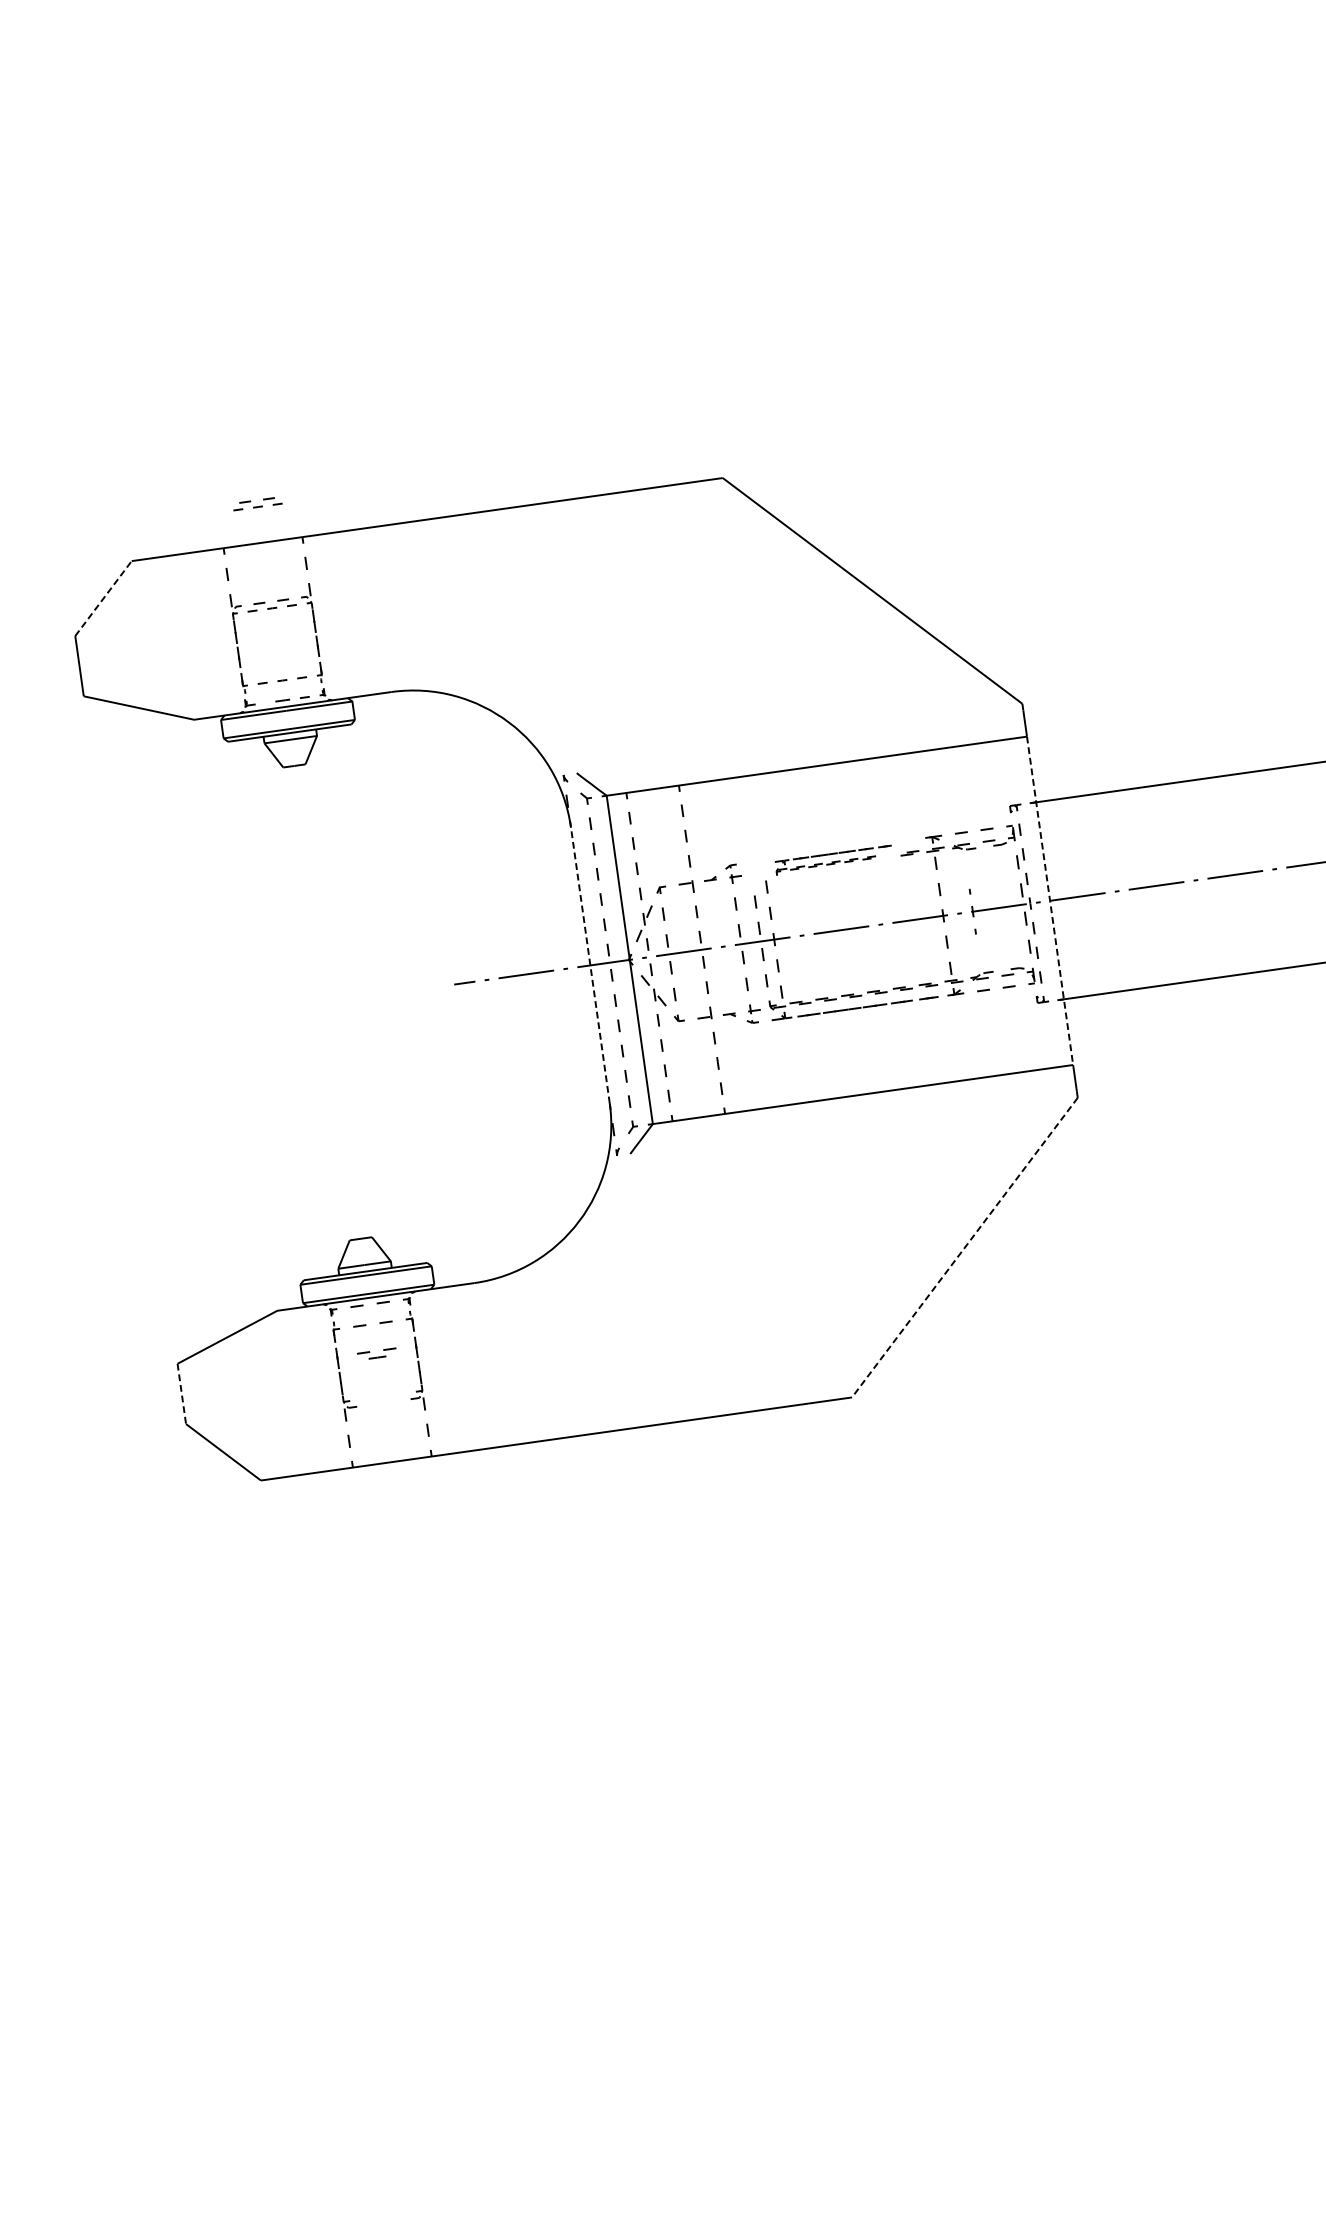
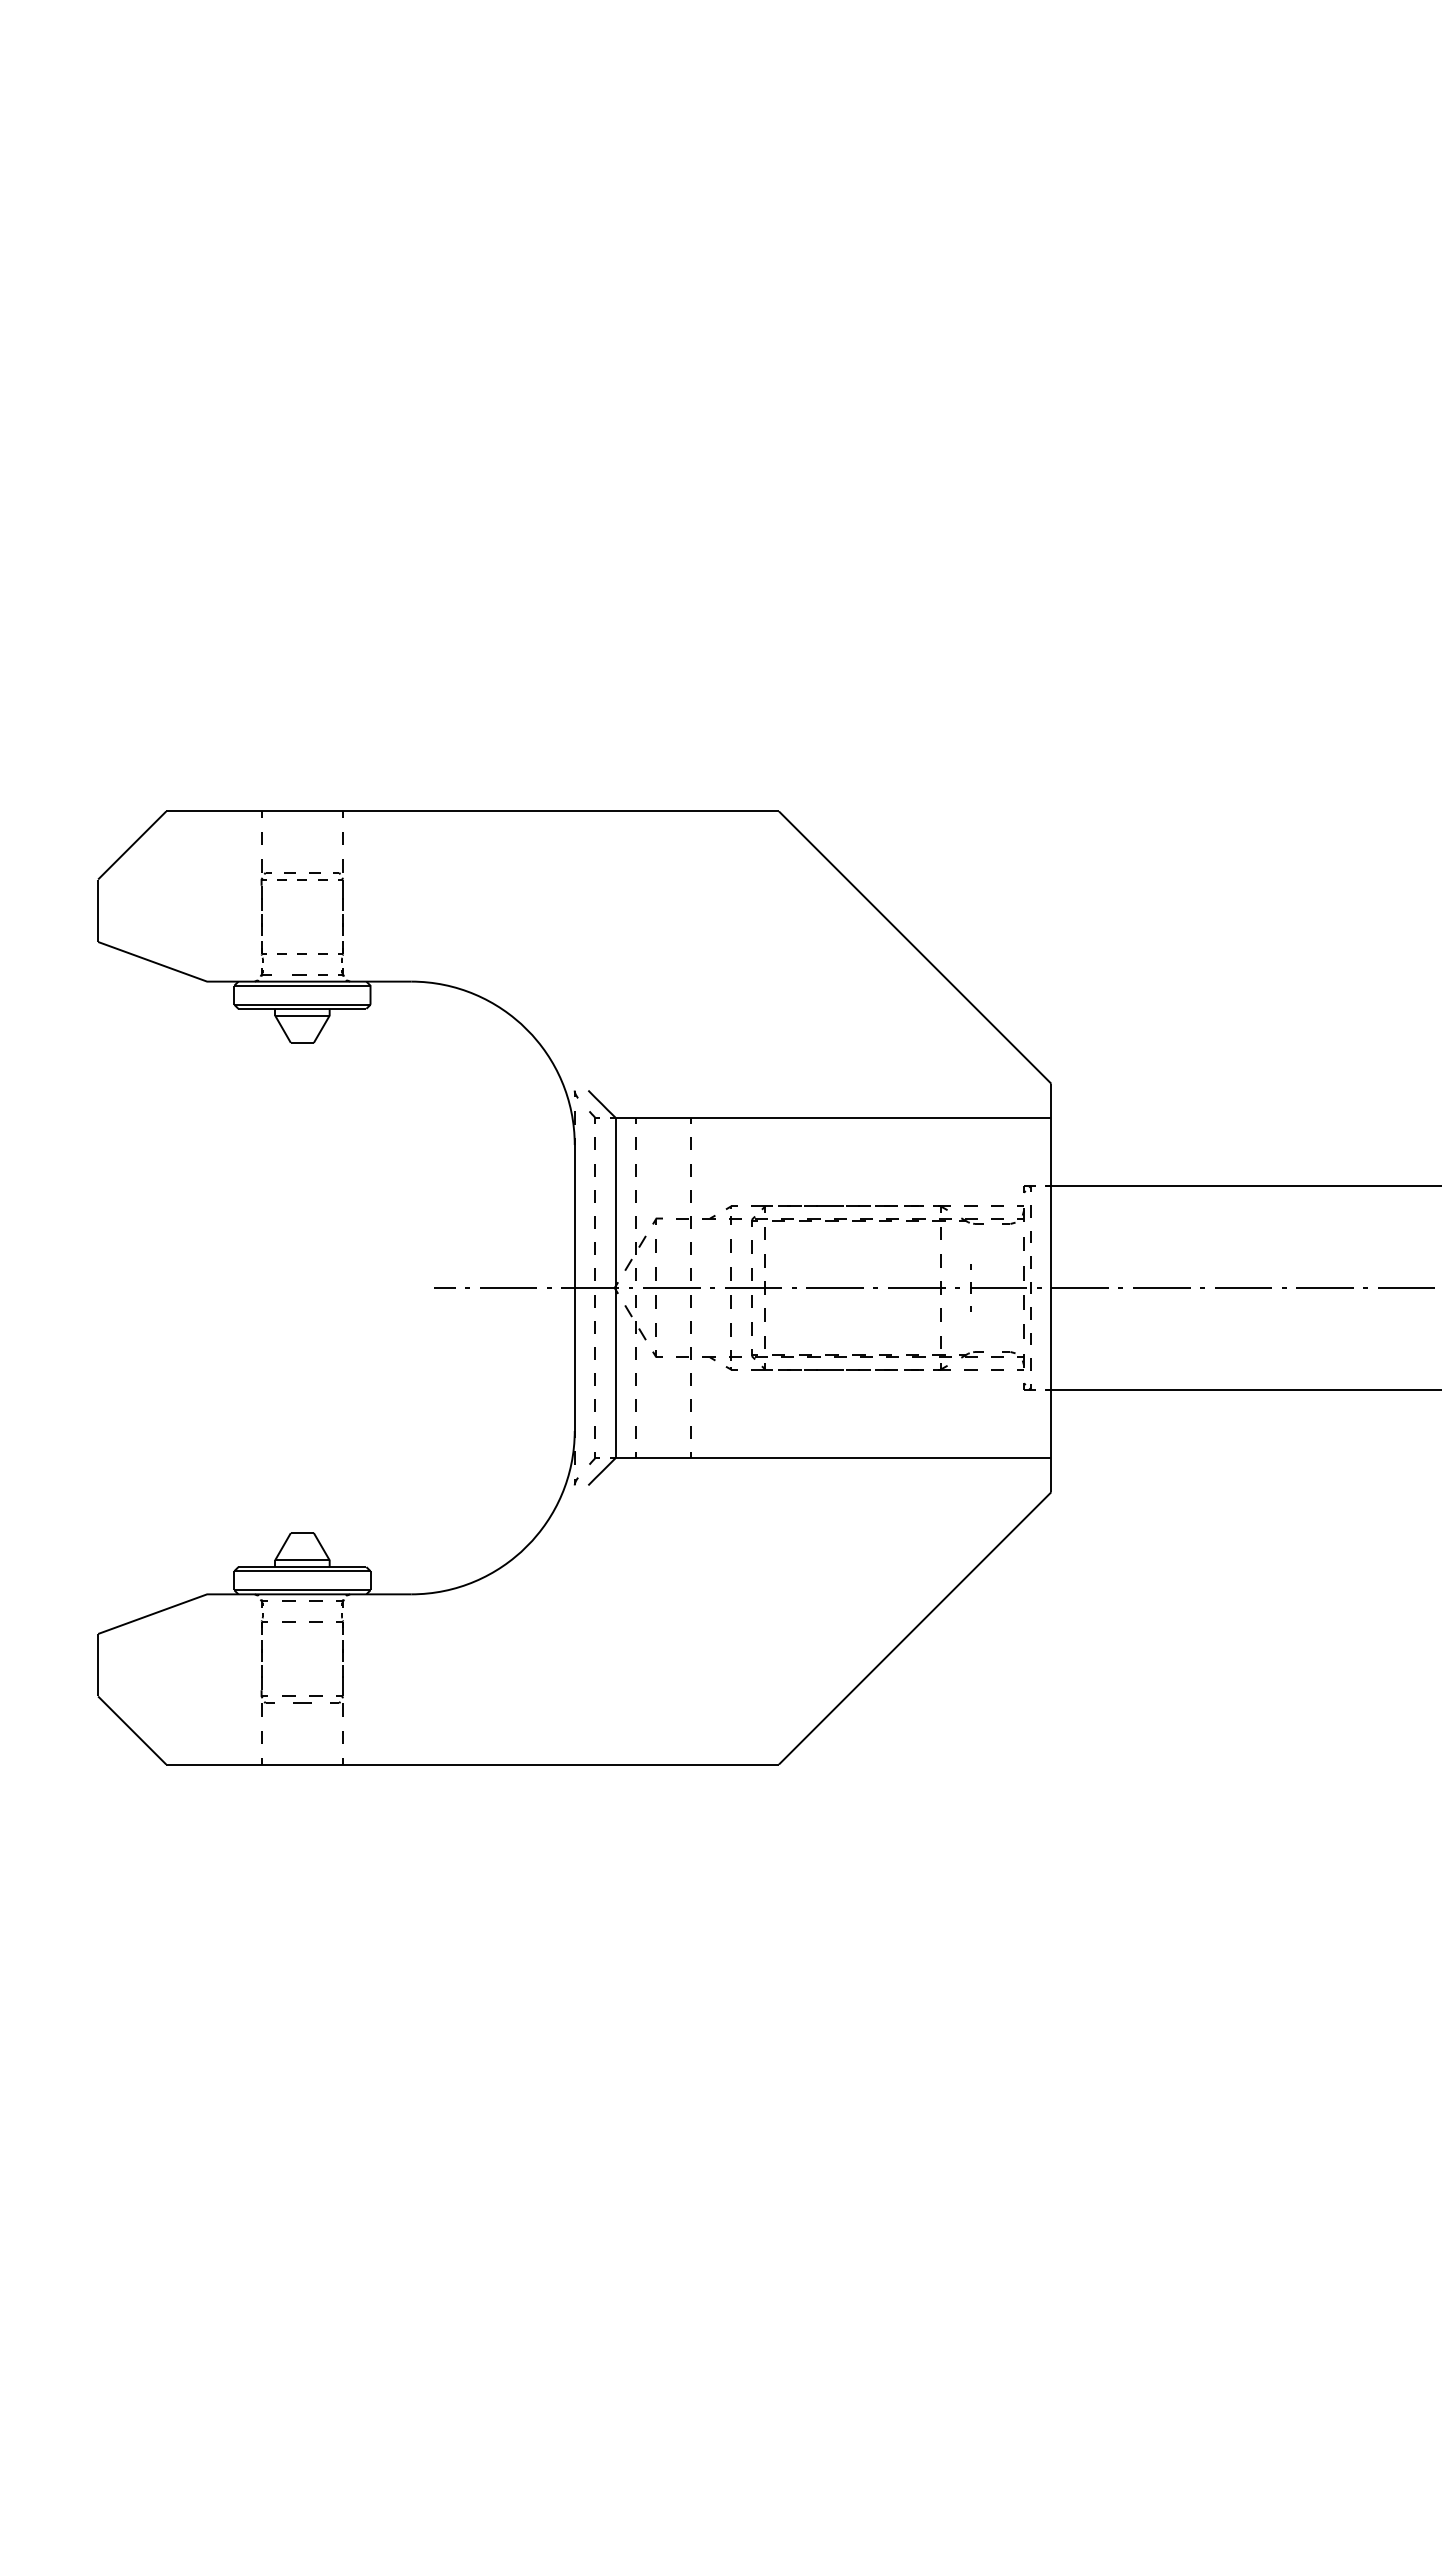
part: (257, 504) -> (302, 771), removed
line: (103, 598) -> (132, 845), dashed -> solid
part: (833, 859) -> (837, 1215), size x1.43
line: (1050, 901) -> (1051, 1288), dashed -> solid
line: (590, 965) -> (574, 1287), dashed -> solid
line: (965, 1247) -> (915, 1628), dashed -> solid
part: (377, 1353) -> (302, 1699), moved
line: (182, 1394) -> (98, 1665), dashed -> solid

